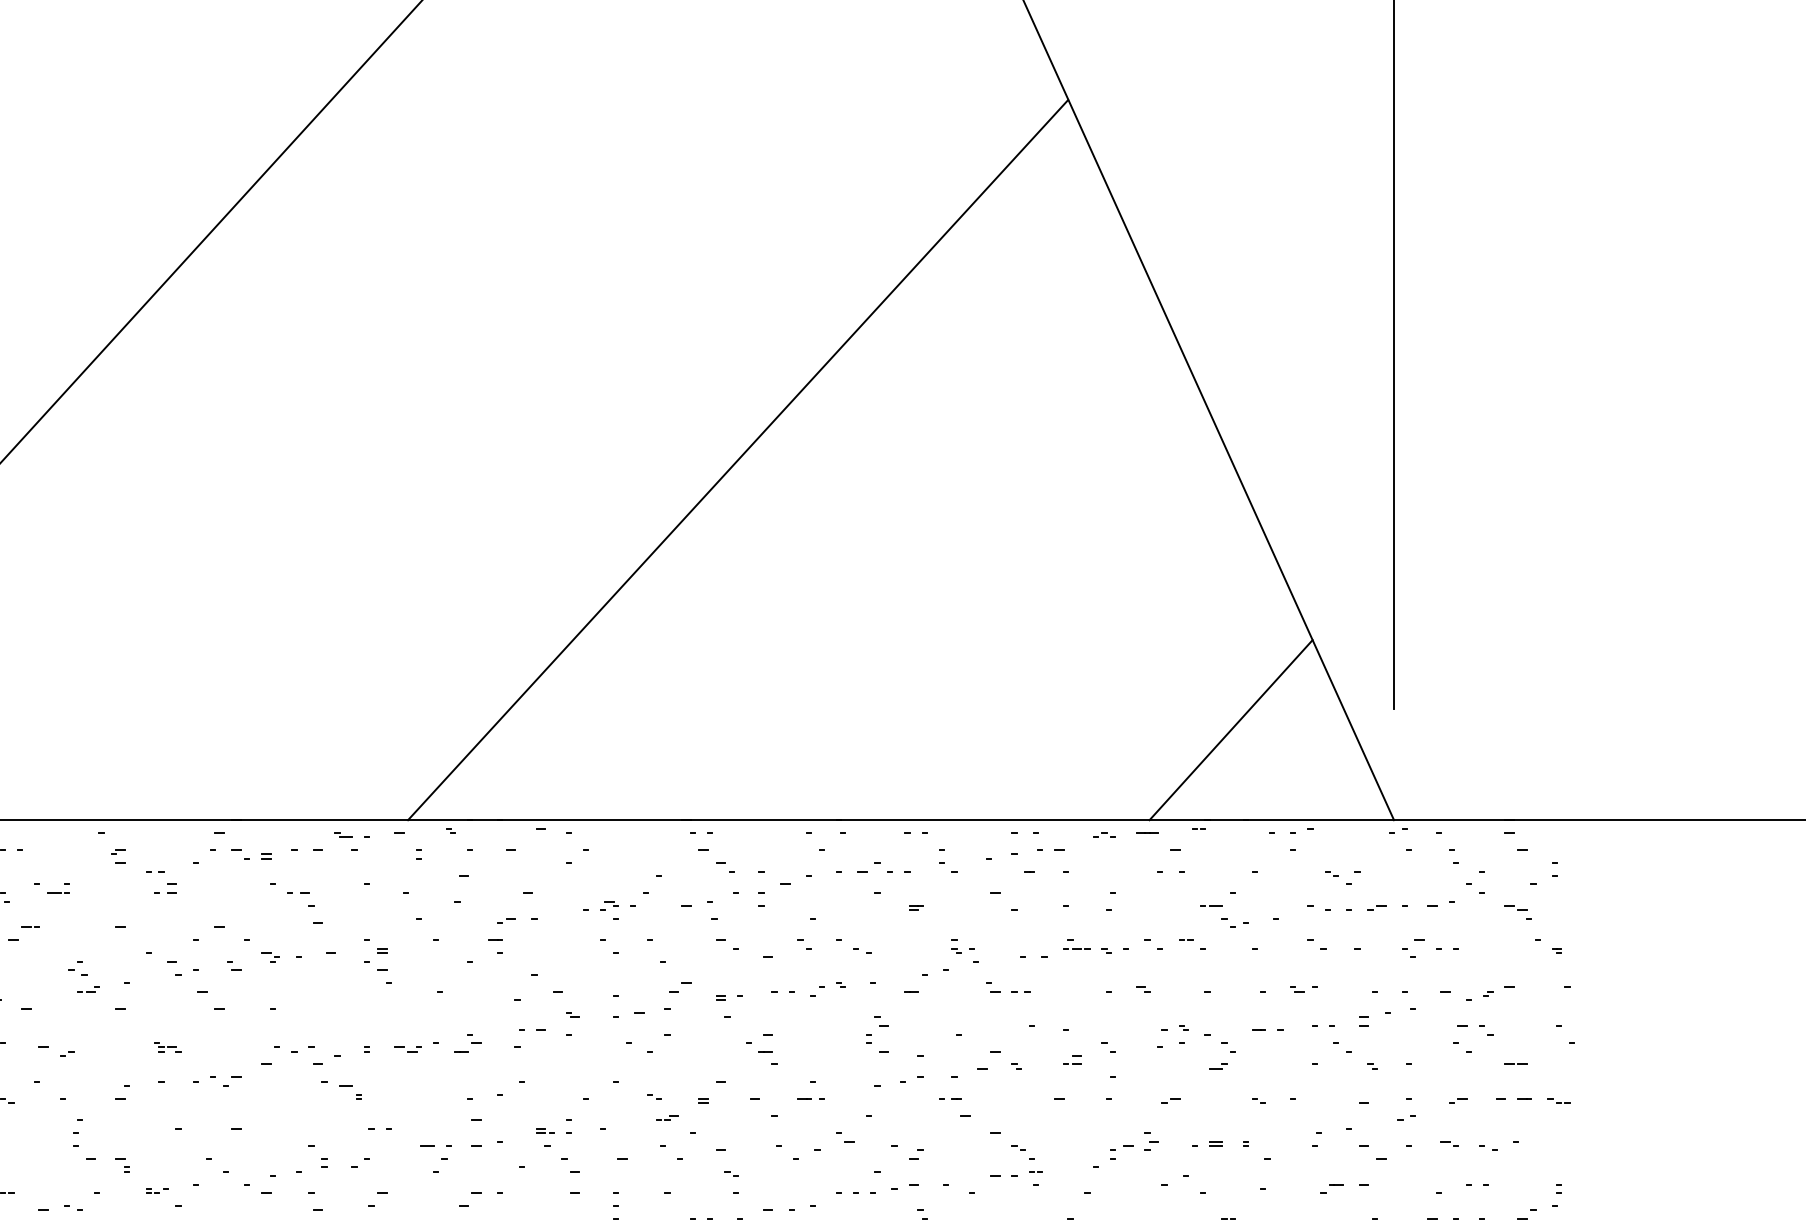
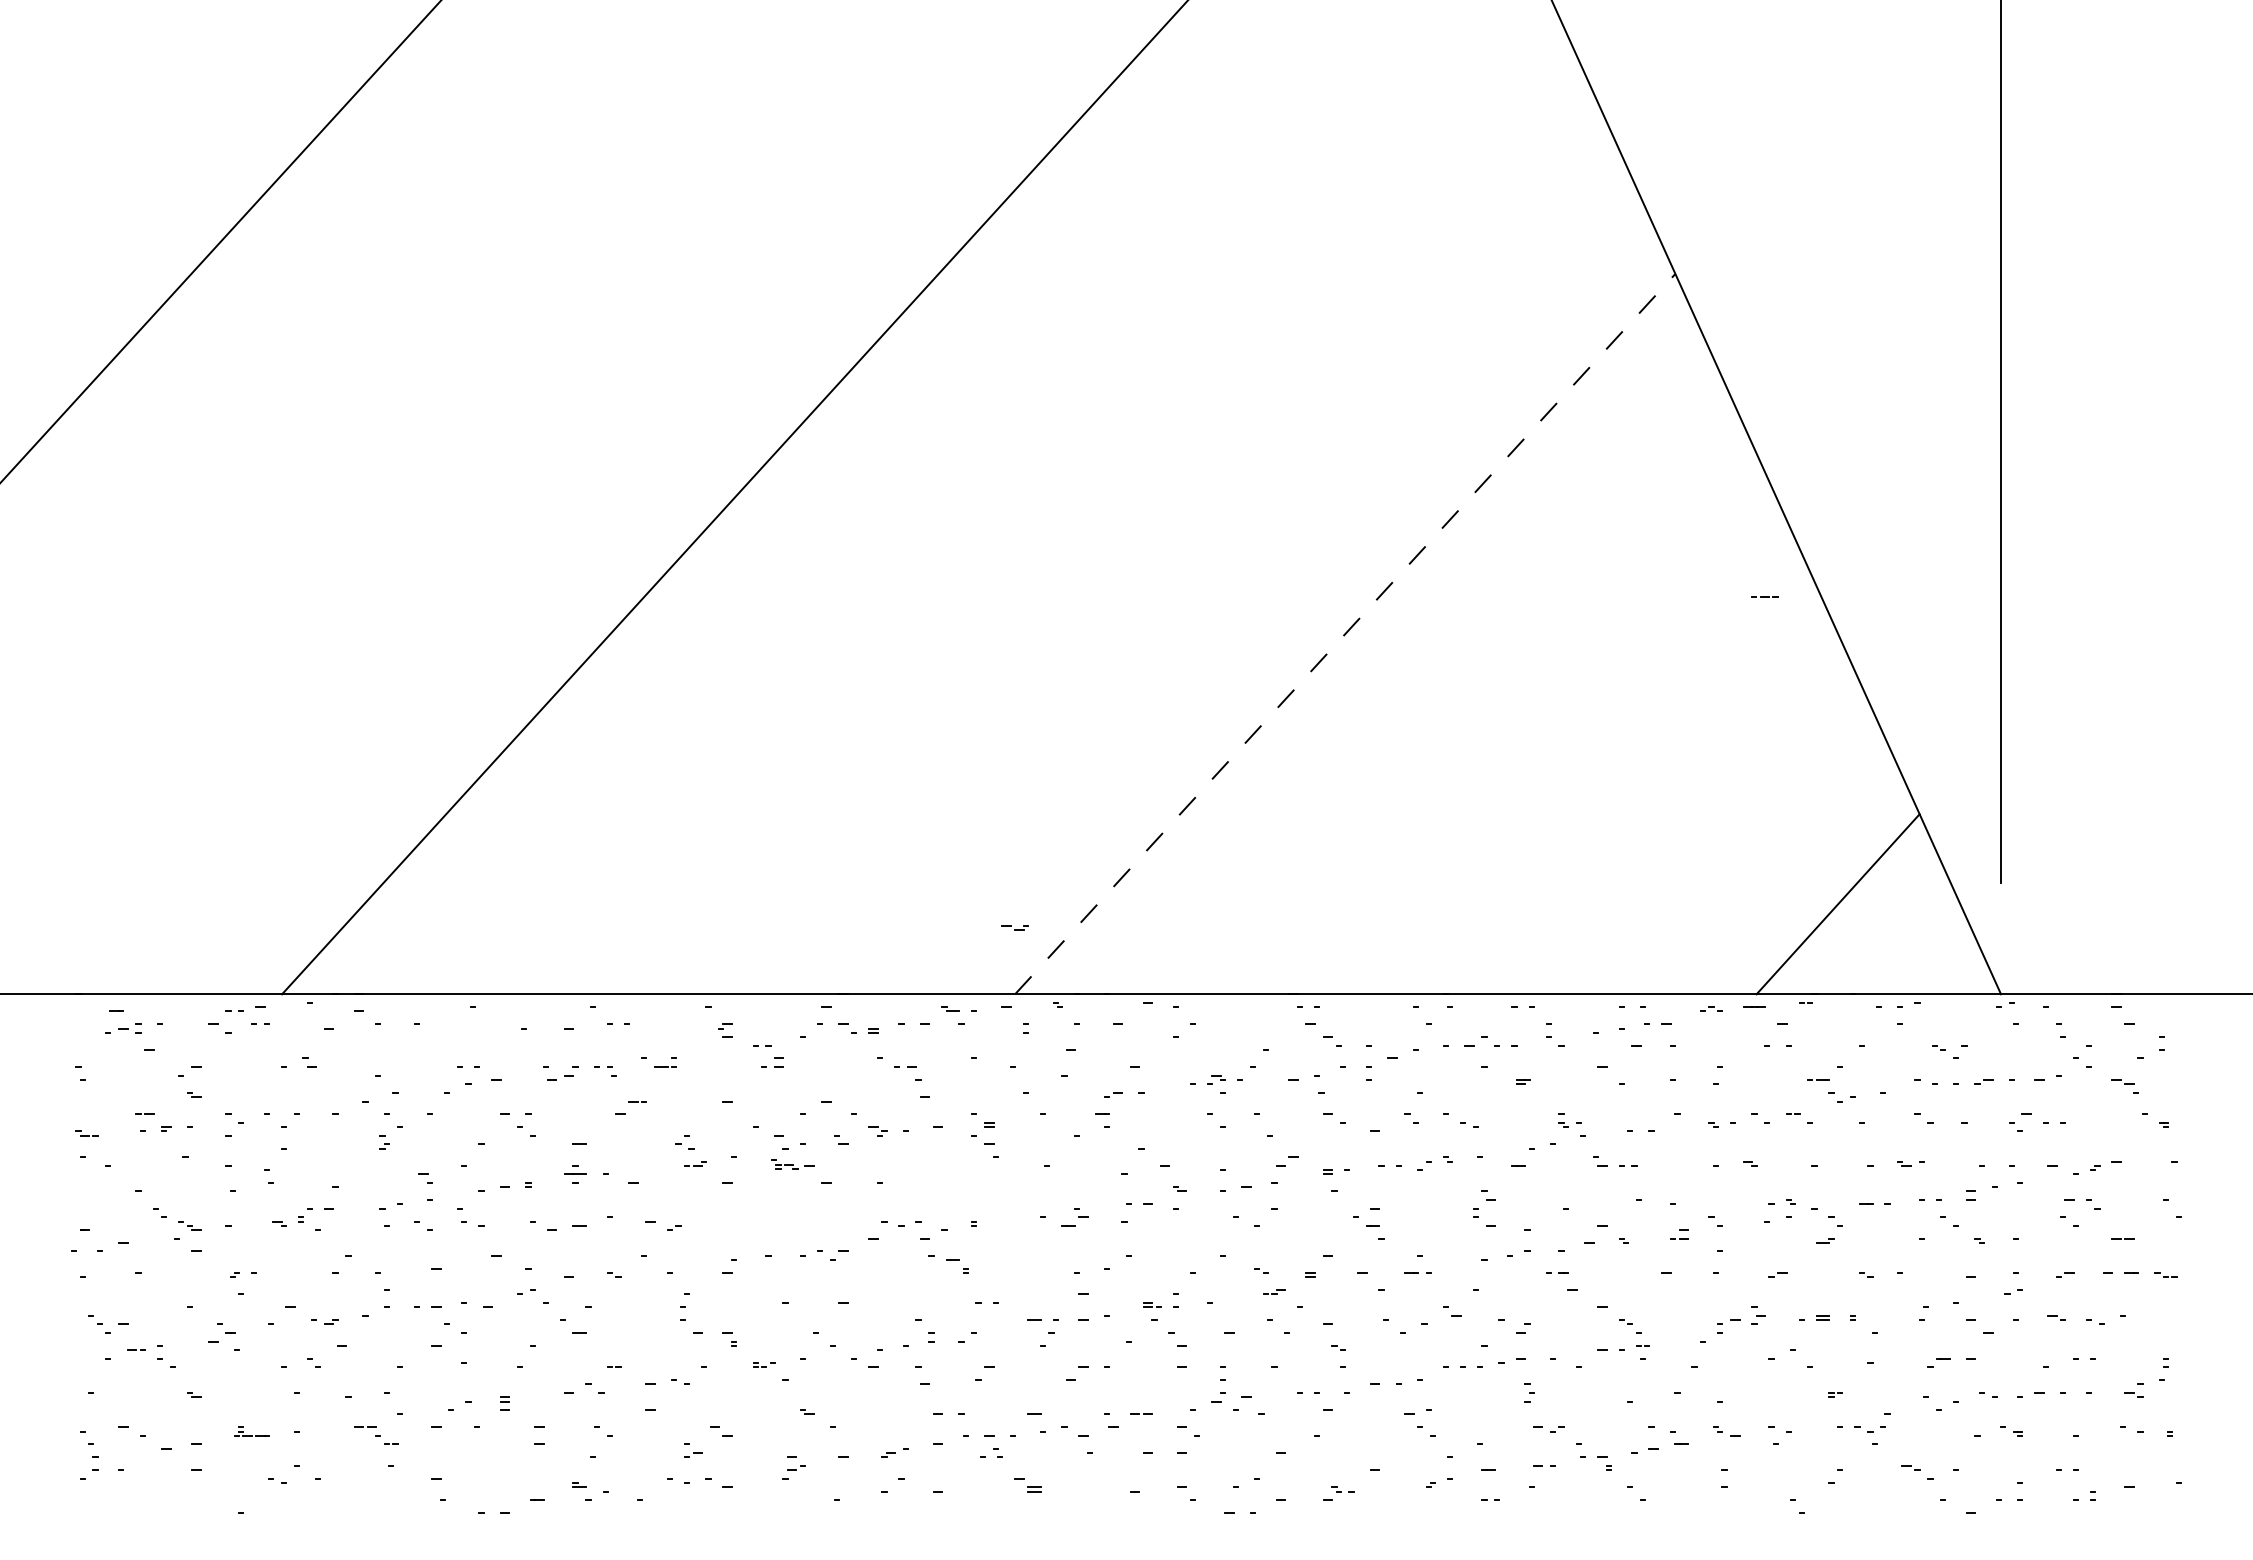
line: (738, 459) -> (1345, 633), solid -> dashed
line: (1076, 948) -> (1764, 596), moved
part: (167, 1047) -> (784, 1164), moved
part: (407, 1049) -> (1014, 927), moved

